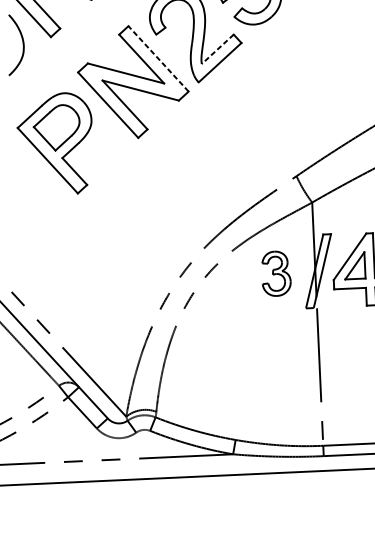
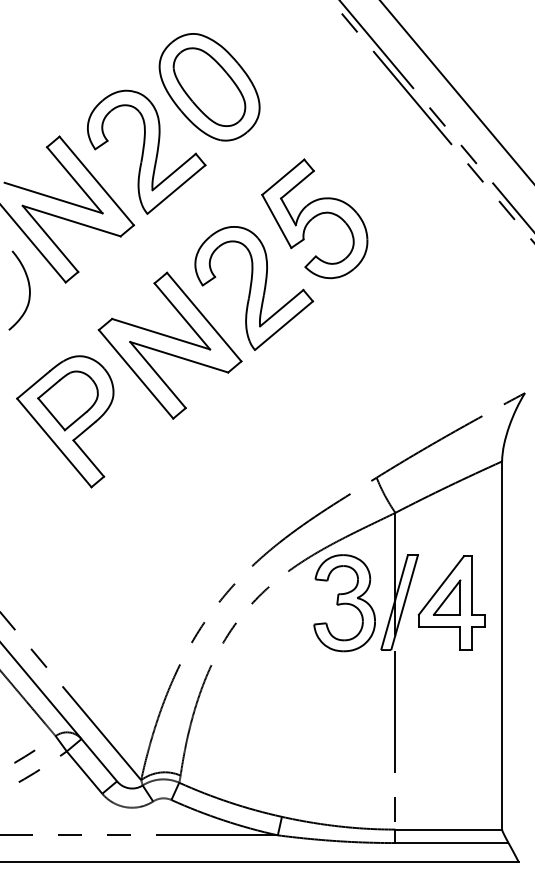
line: (217, 49) -> (281, 308), dashed -> solid
line: (158, 59) -> (204, 317), dashed -> solid
part: (276, 273) -> (344, 603), size x1.67

